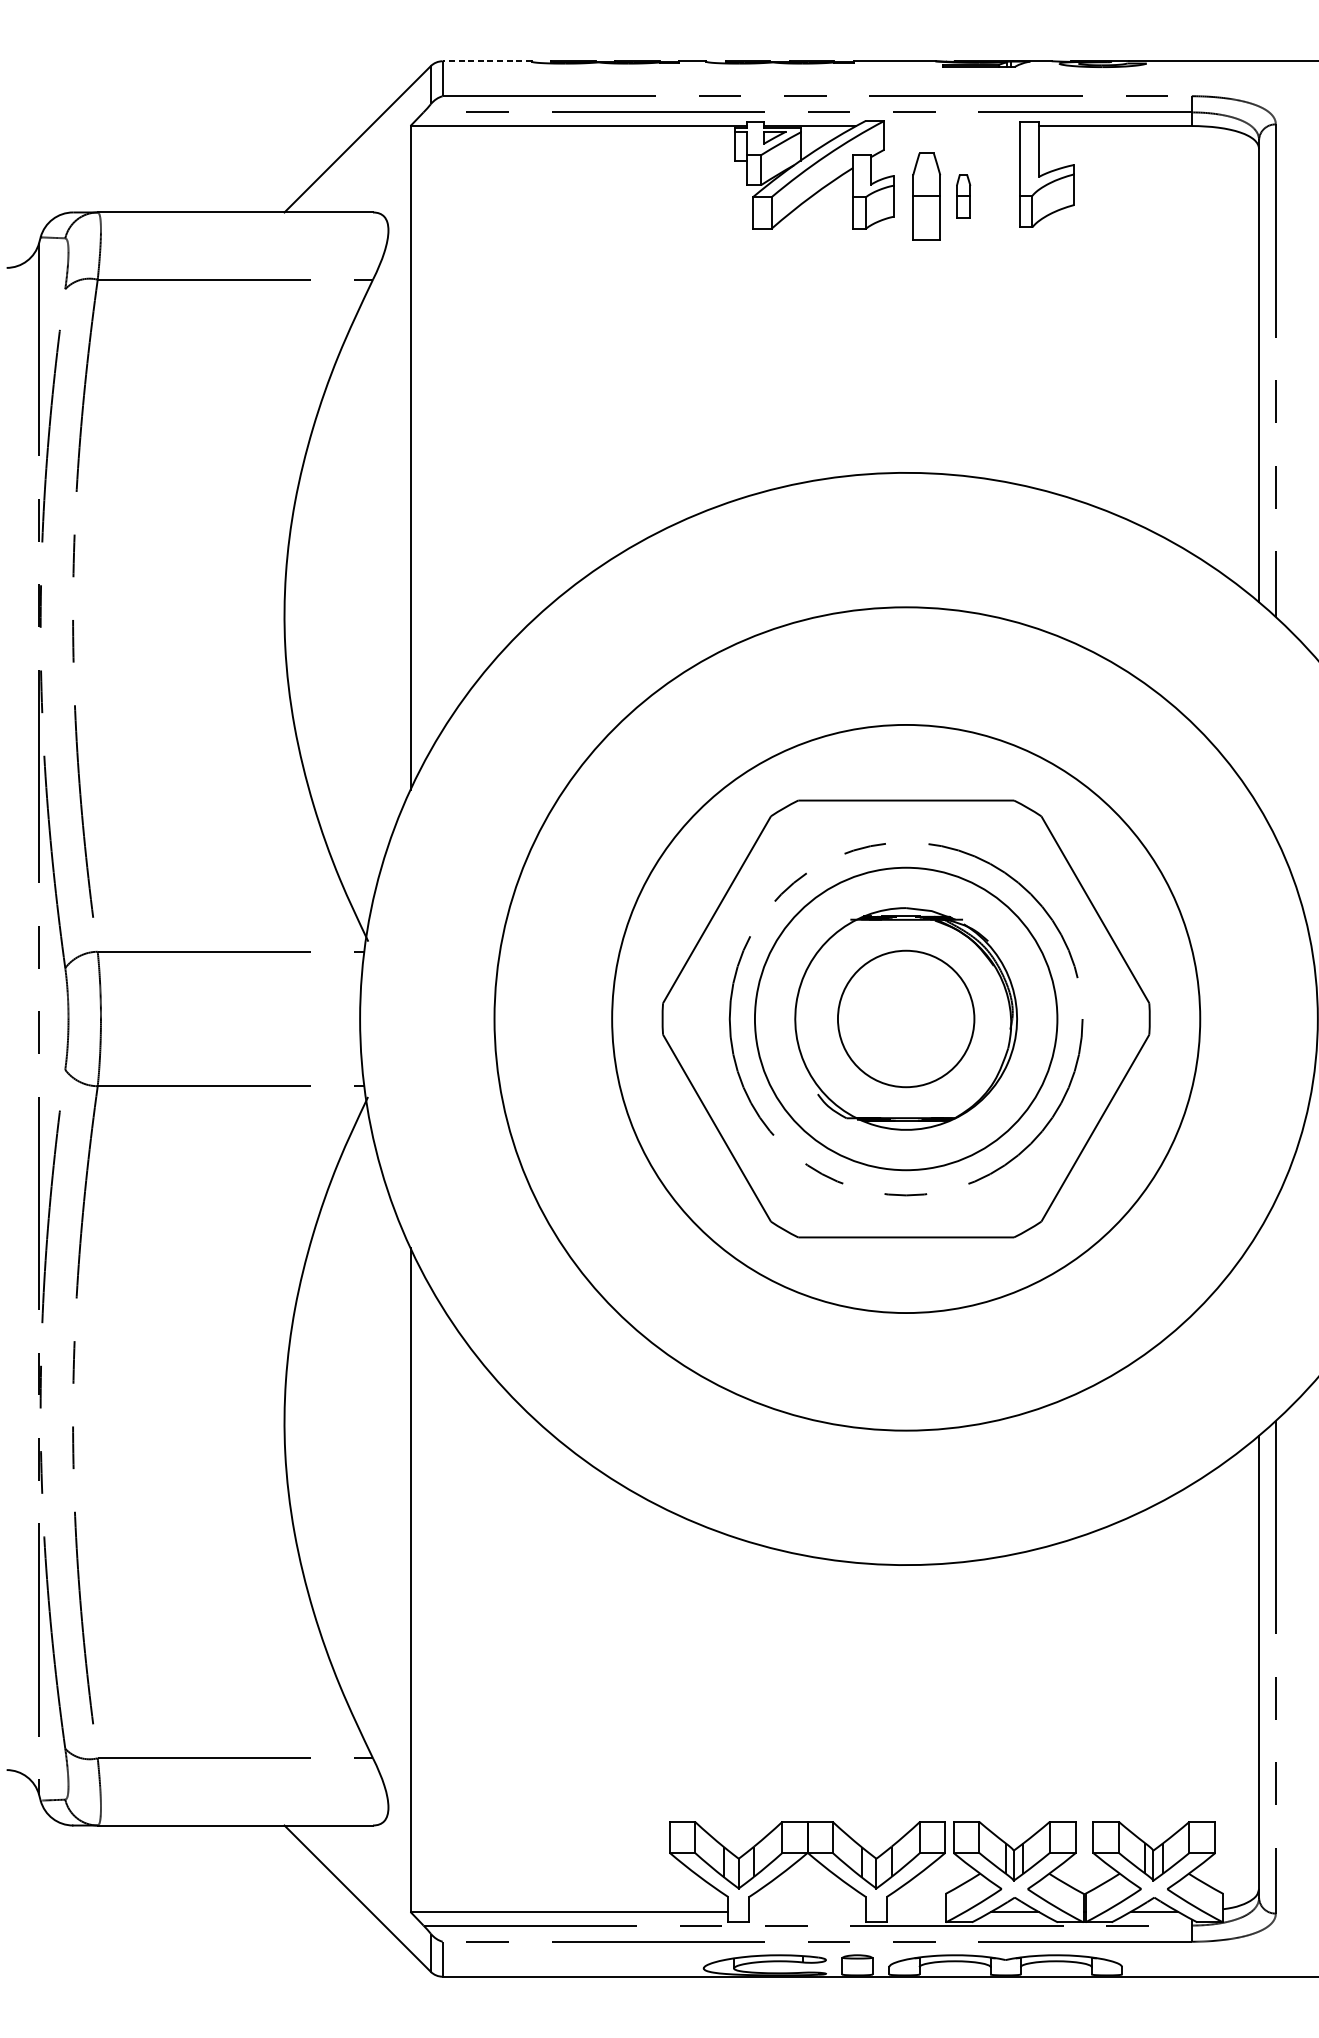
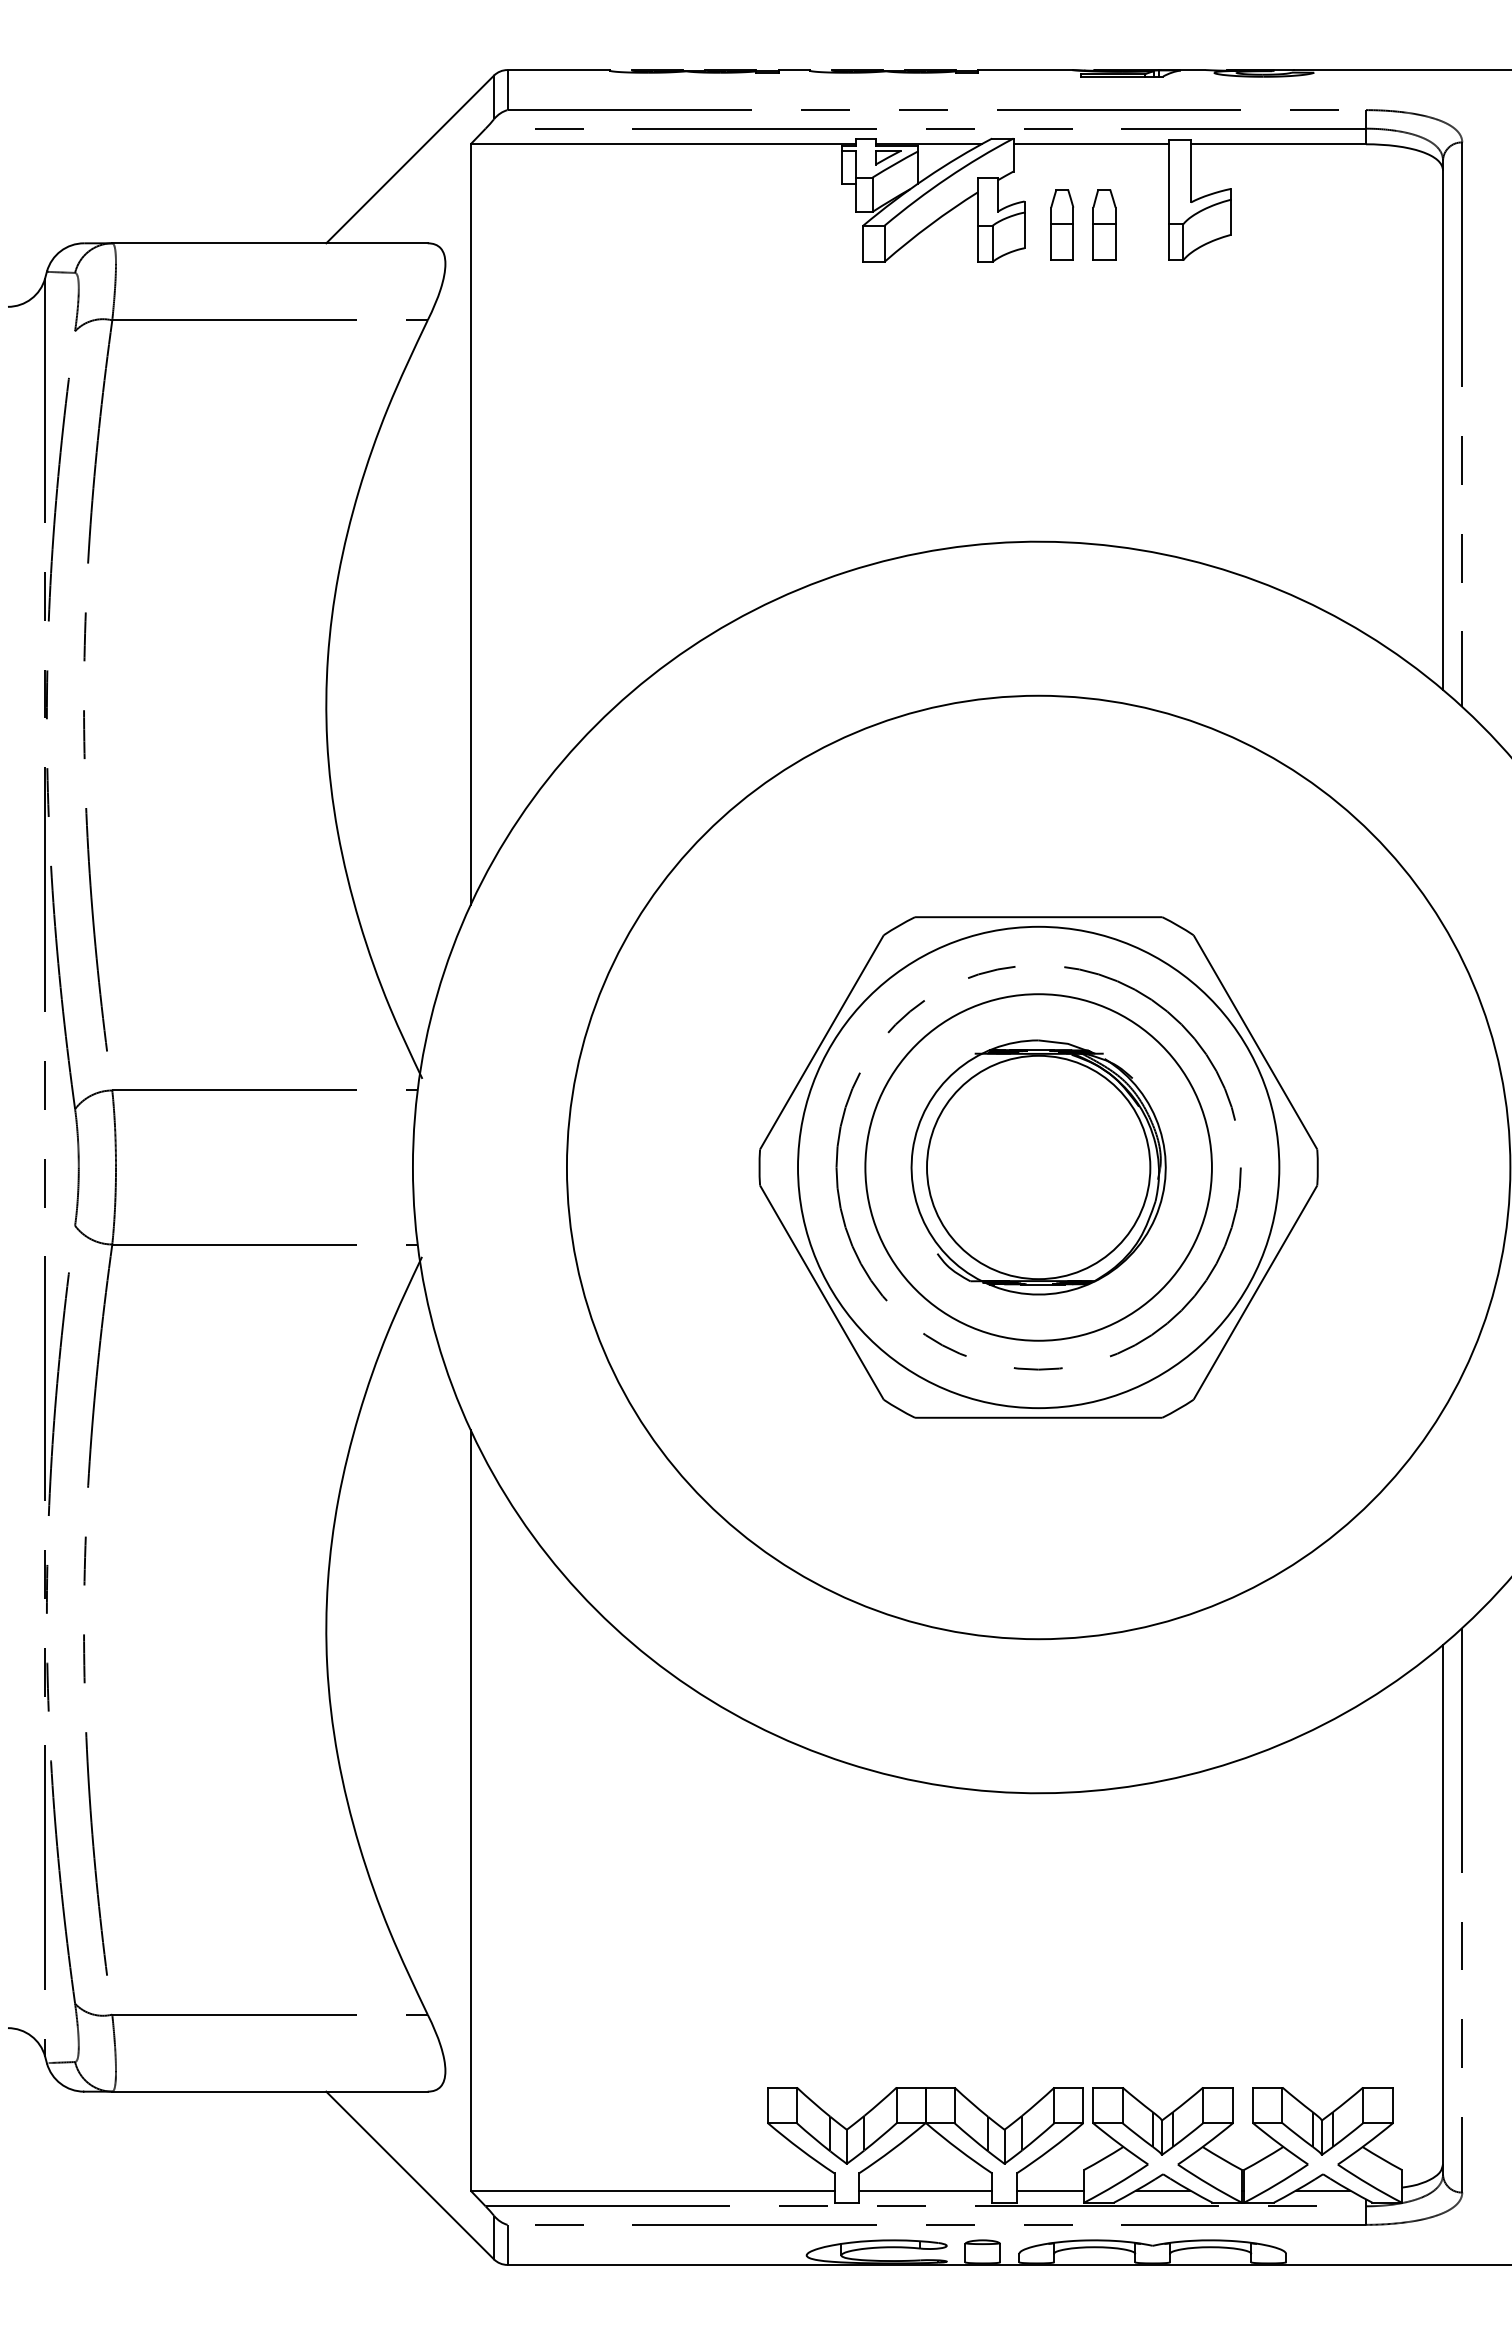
line: (487, 61) -> (558, 70), dashed -> solid
line: (951, 126) -> (1090, 144), added
part: (926, 196) -> (1062, 224), size x0.71
part: (963, 196) -> (1104, 224), size x1.43
circle: (906, 1019) -> (1038, 1167), size x0.71
circle: (906, 1019) -> (1038, 1167), size x1.43
line: (807, 1911) -> (925, 2190), added
line: (916, 1911) -> (1050, 2190), added

